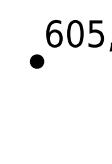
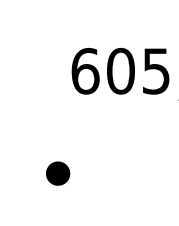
part: (37, 61) -> (58, 173), moved

